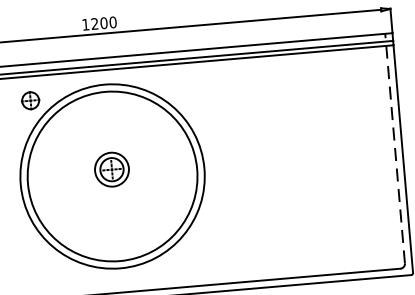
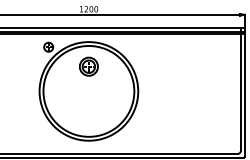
line: (394, 148) -> (240, 89), dashed -> solid
part: (111, 169) -> (88, 66), moved

